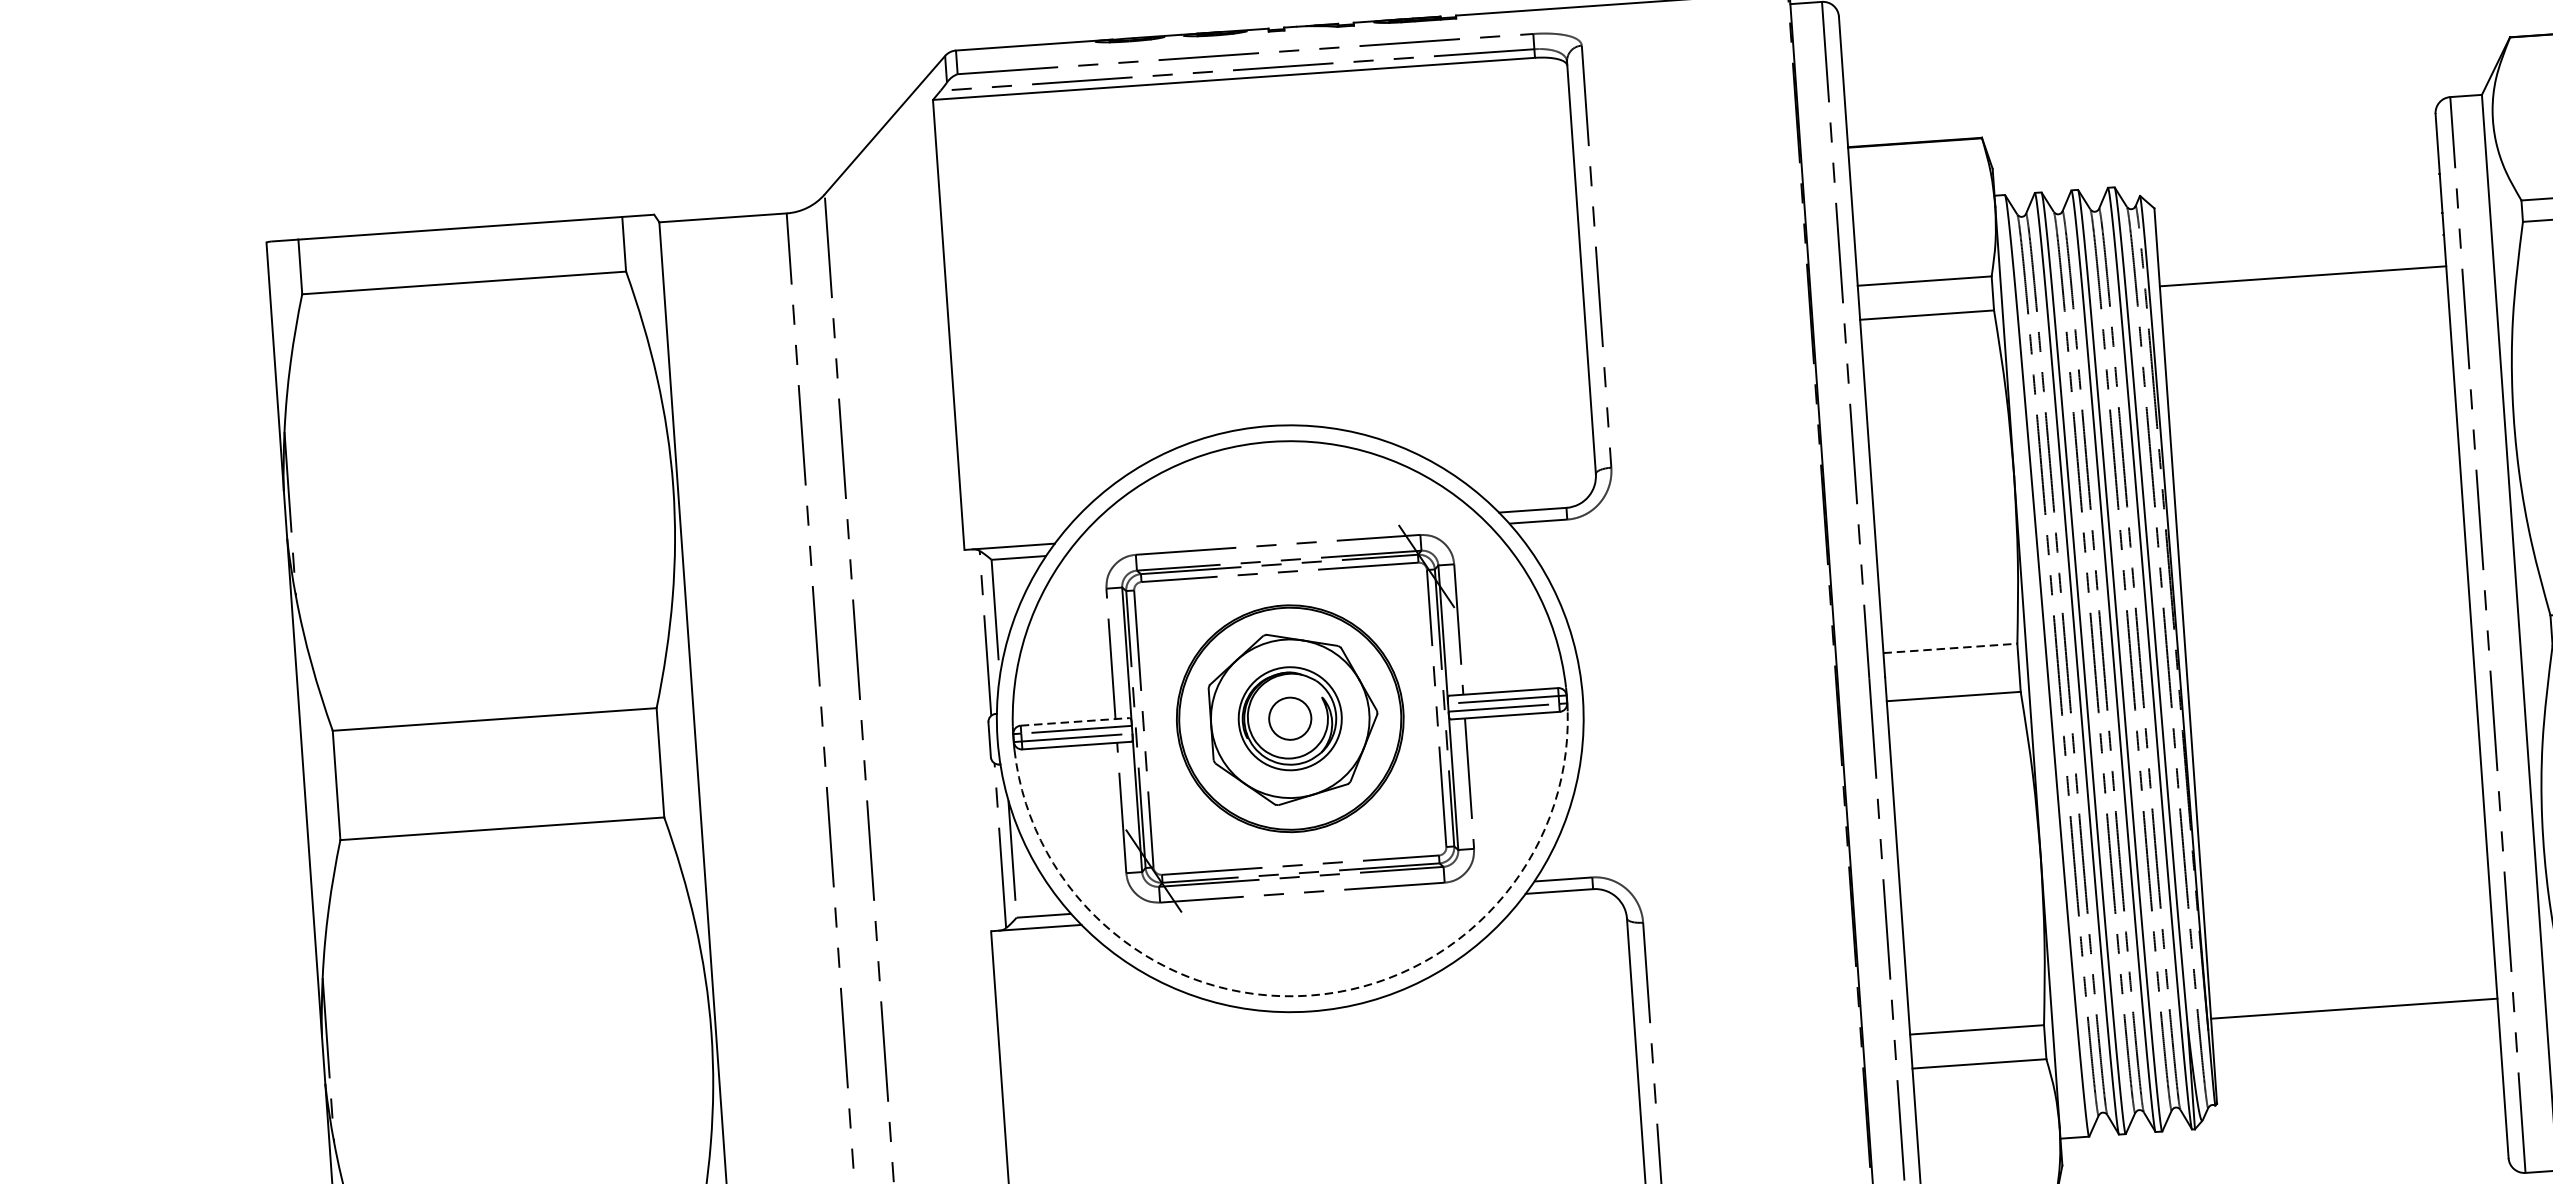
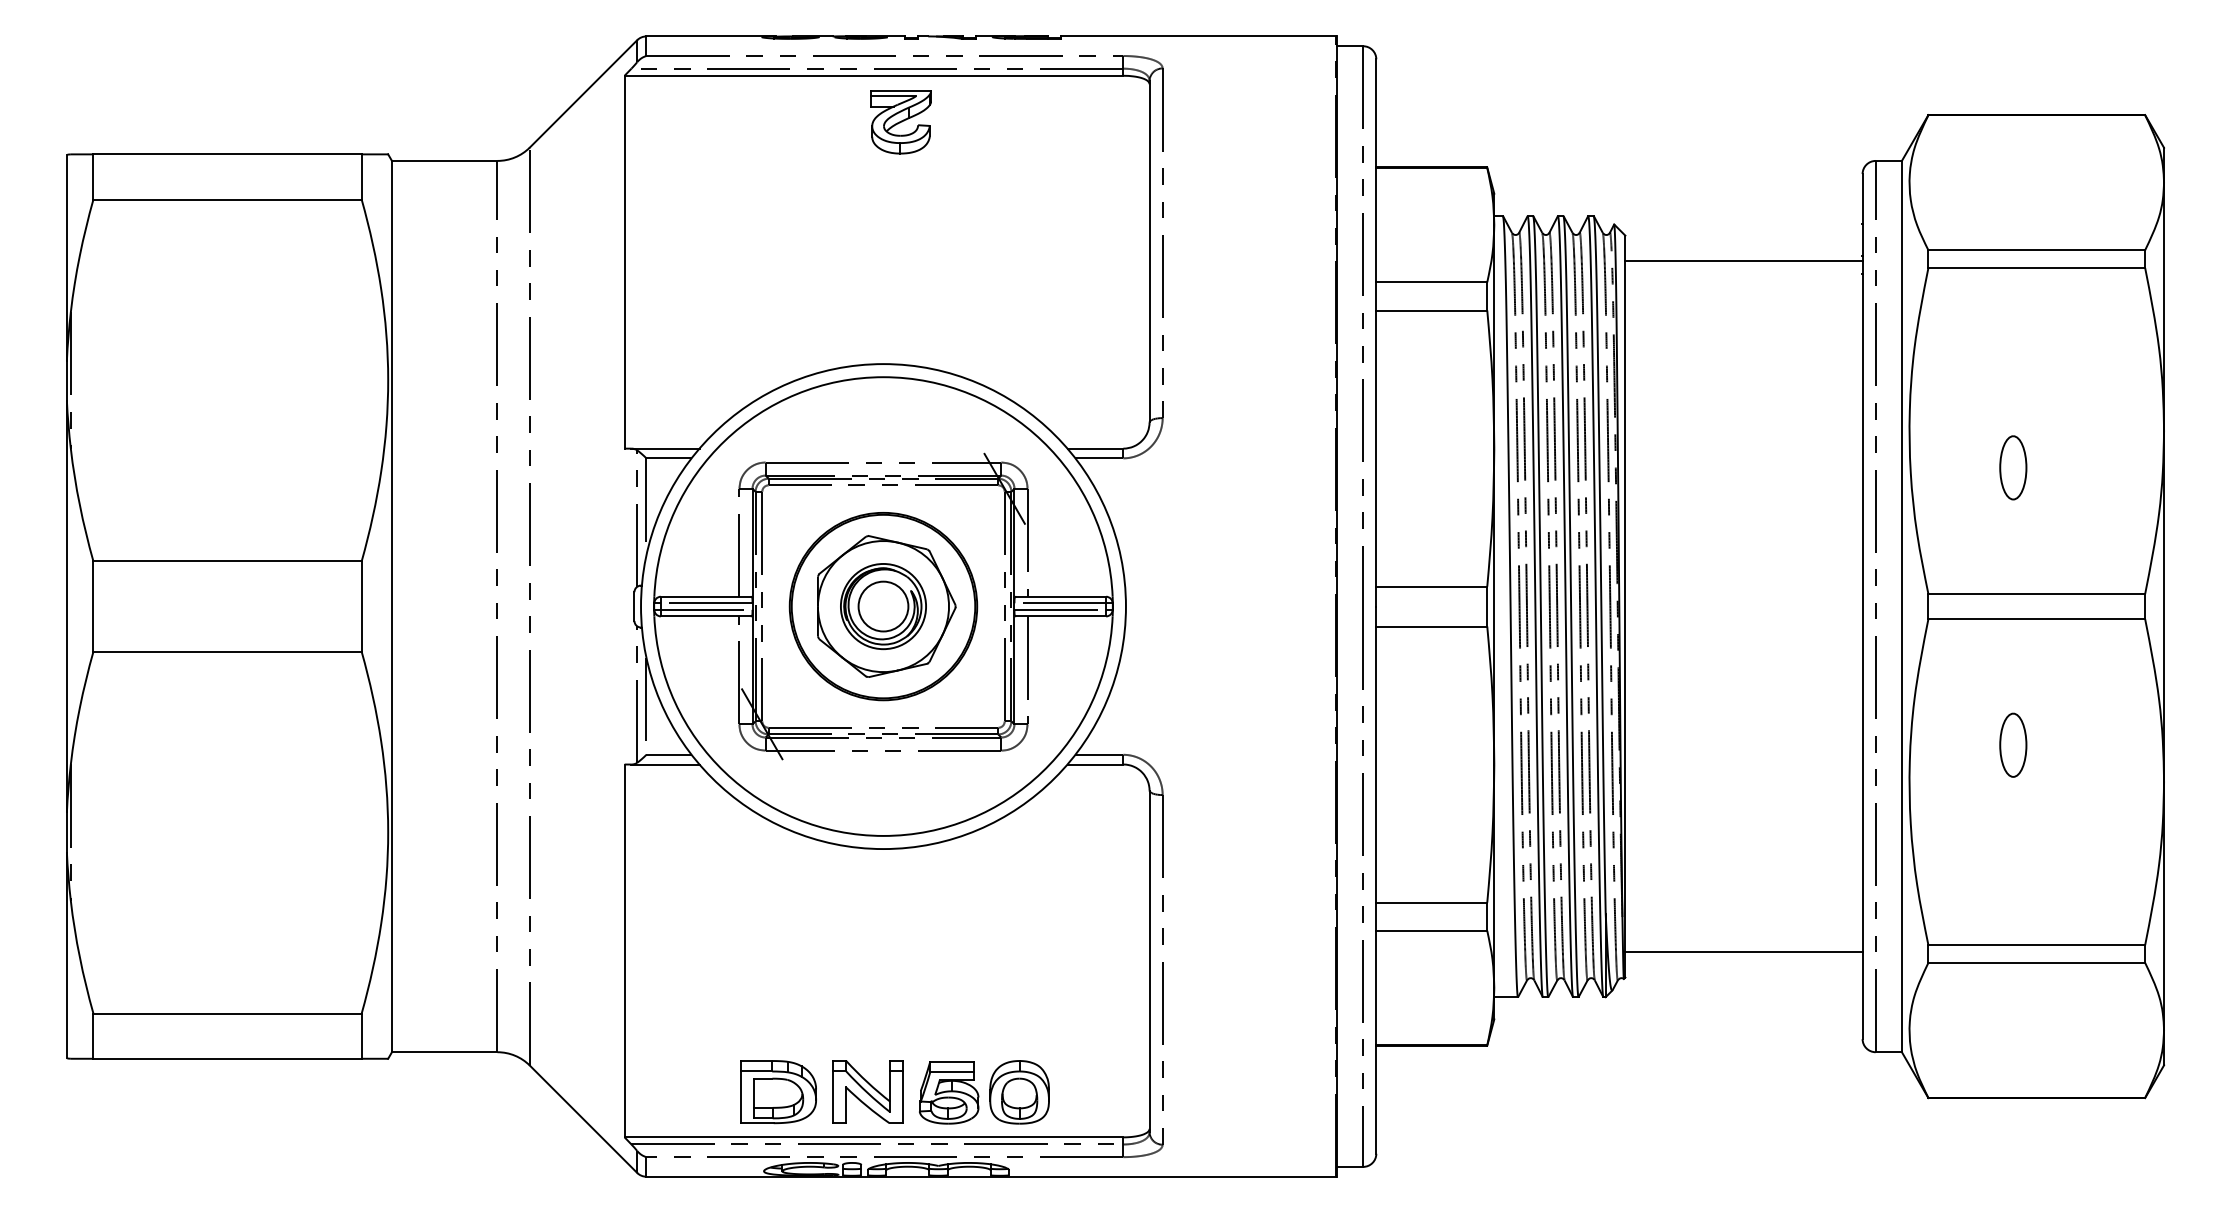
part: (1269, 133) -> (900, 122), added
line: (2302, 276) -> (1743, 261), moved
line: (1951, 648) -> (1432, 586), dashed -> solid
circle: (1290, 718) -> (883, 606), size x1.43
line: (1074, 721) -> (705, 596), dashed -> solid
arc: (1309, 995) -> (883, 835), dashed -> solid
line: (2353, 1008) -> (1743, 951), moved

